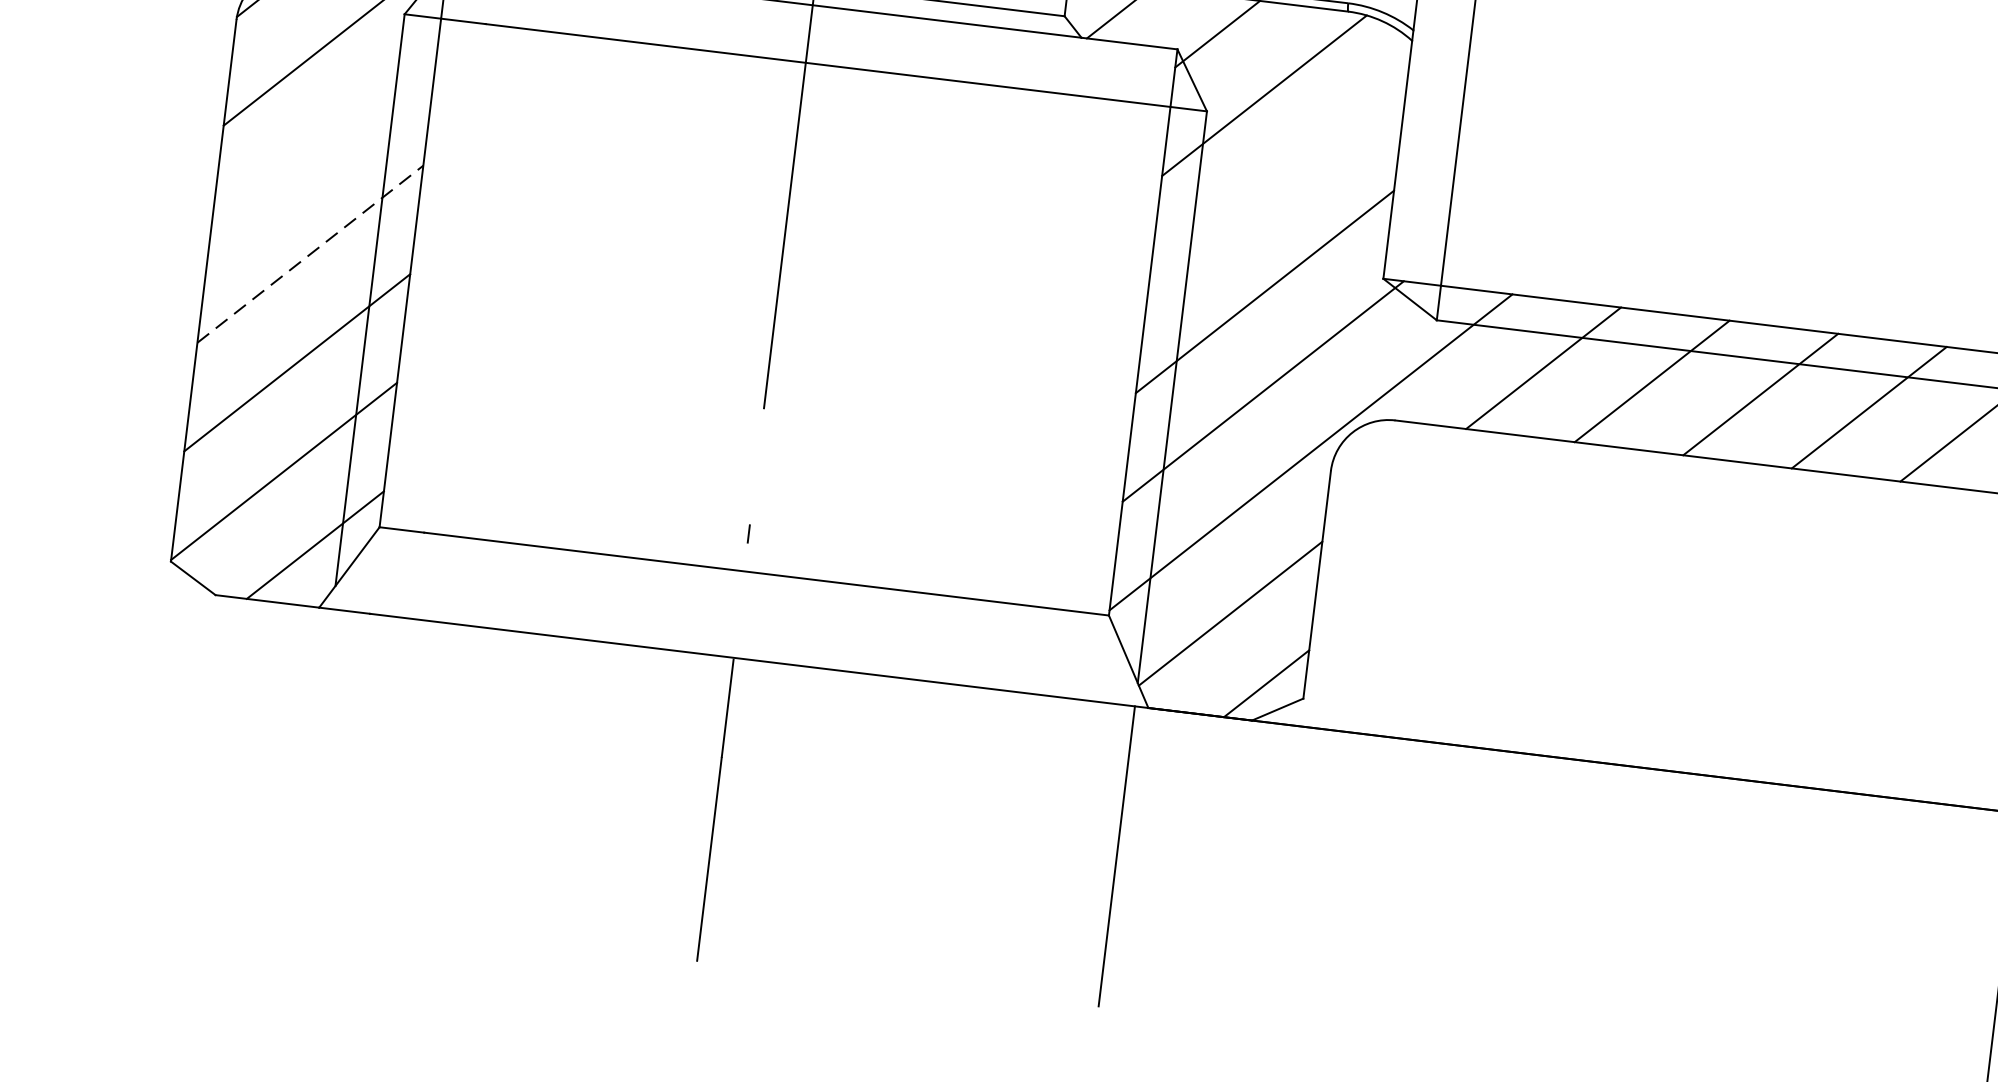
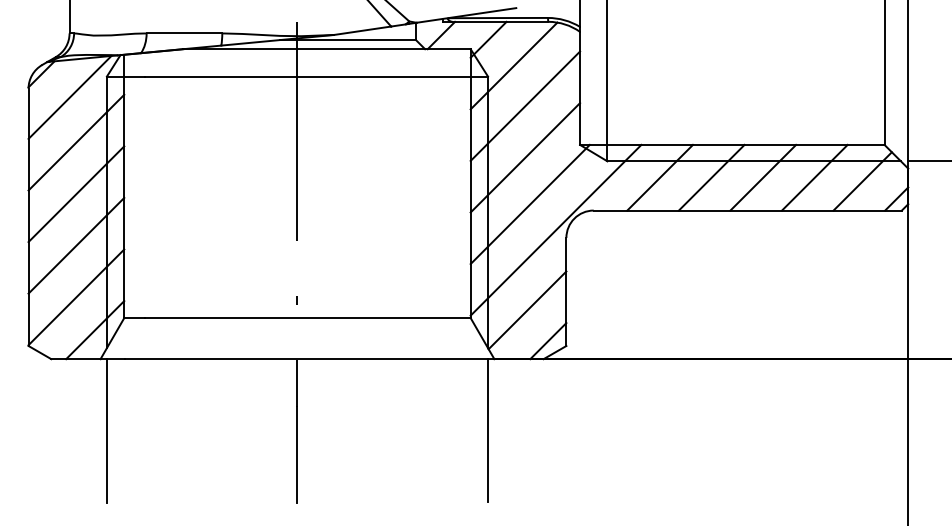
line: (323, 145) -> (76, 142), added
line: (1278, 181) -> (525, 105), added
line: (310, 254) -> (76, 194), dashed -> solid
line: (313, 759) -> (106, 430), added

